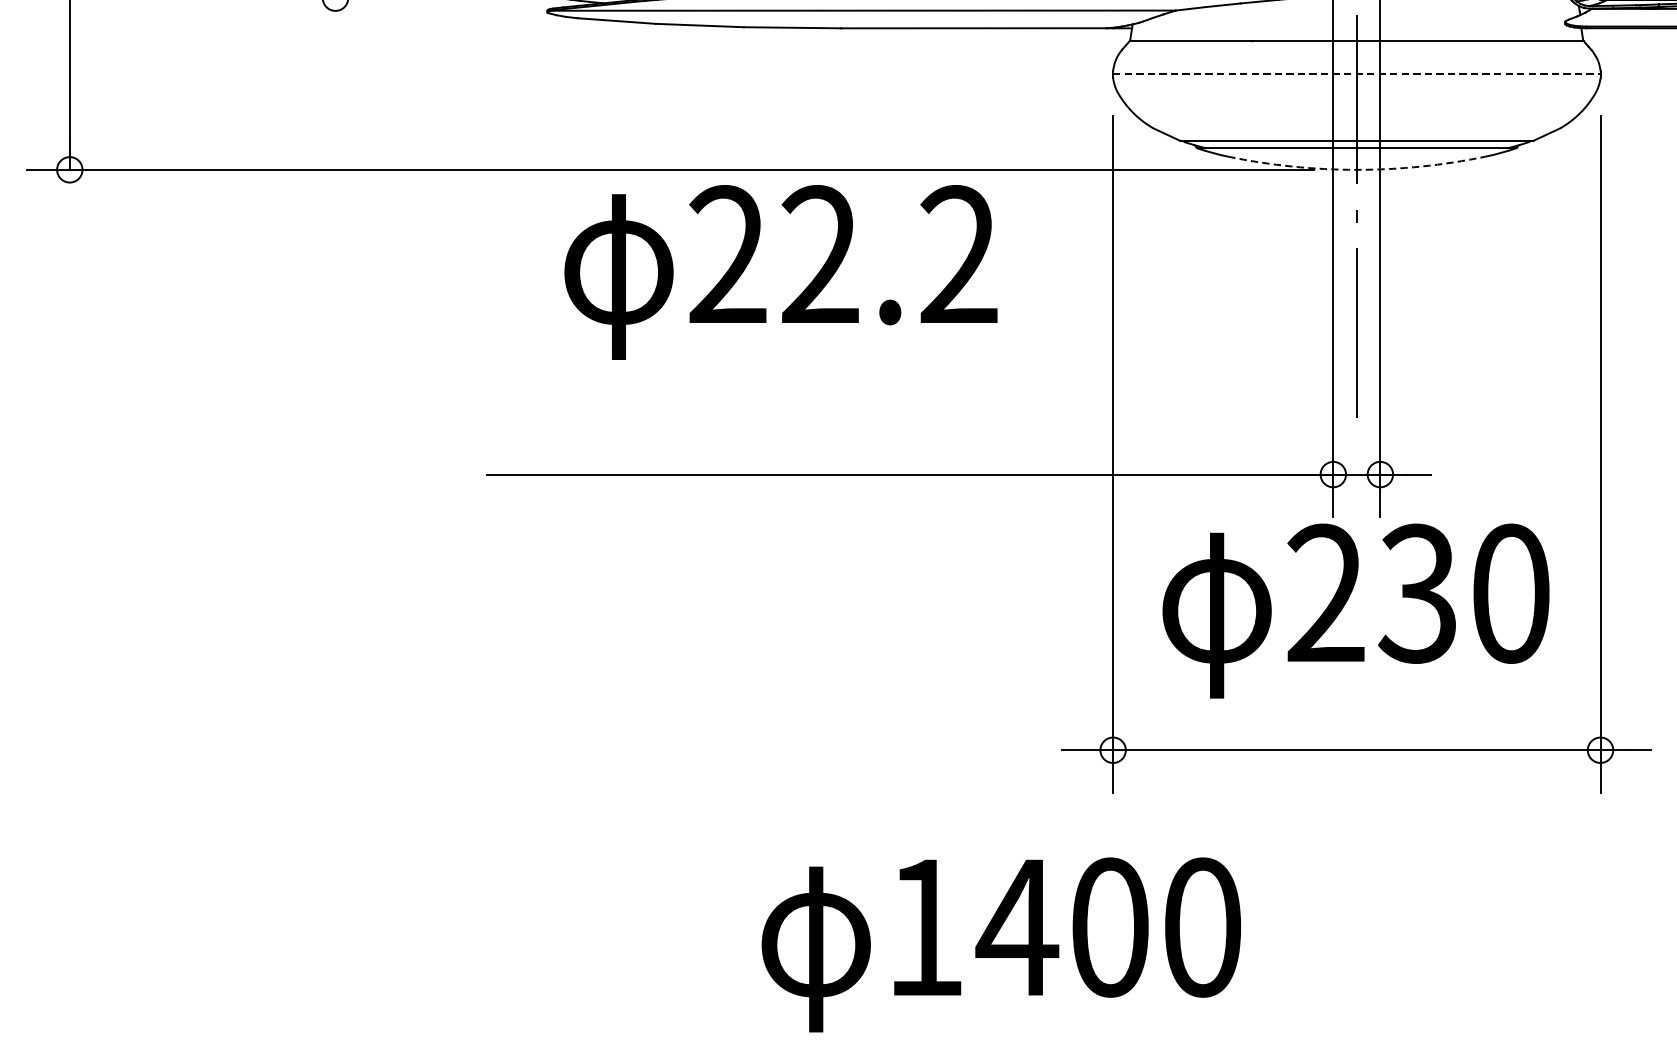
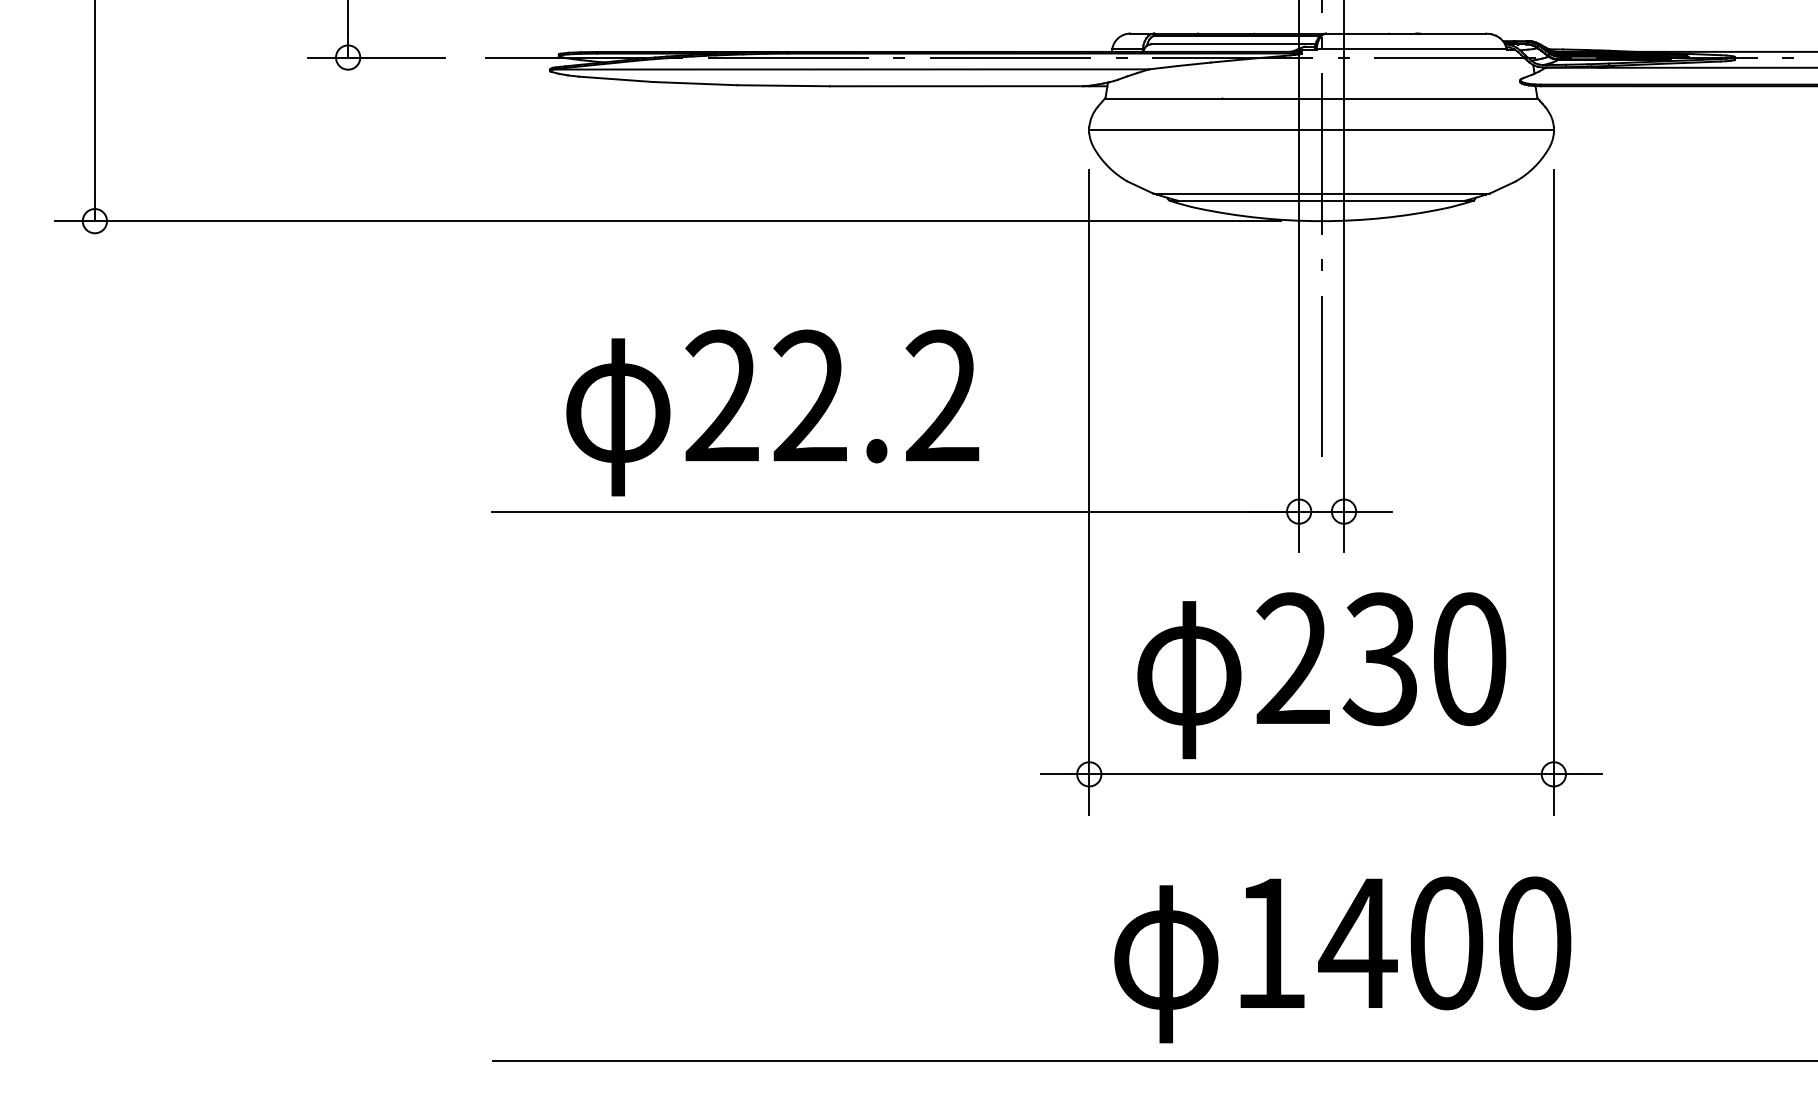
line: (1357, 73) -> (1322, 129), dashed -> solid
arc: (1356, 170) -> (1321, 221), dashed -> solid
text: (780, 271) -> (772, 412), moved
text: (1355, 610) -> (1321, 675), moved
text: (1001, 944) -> (1342, 959), moved

